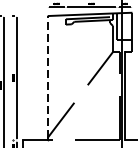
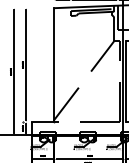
line: (47, 77) -> (54, 64), dashed -> solid

